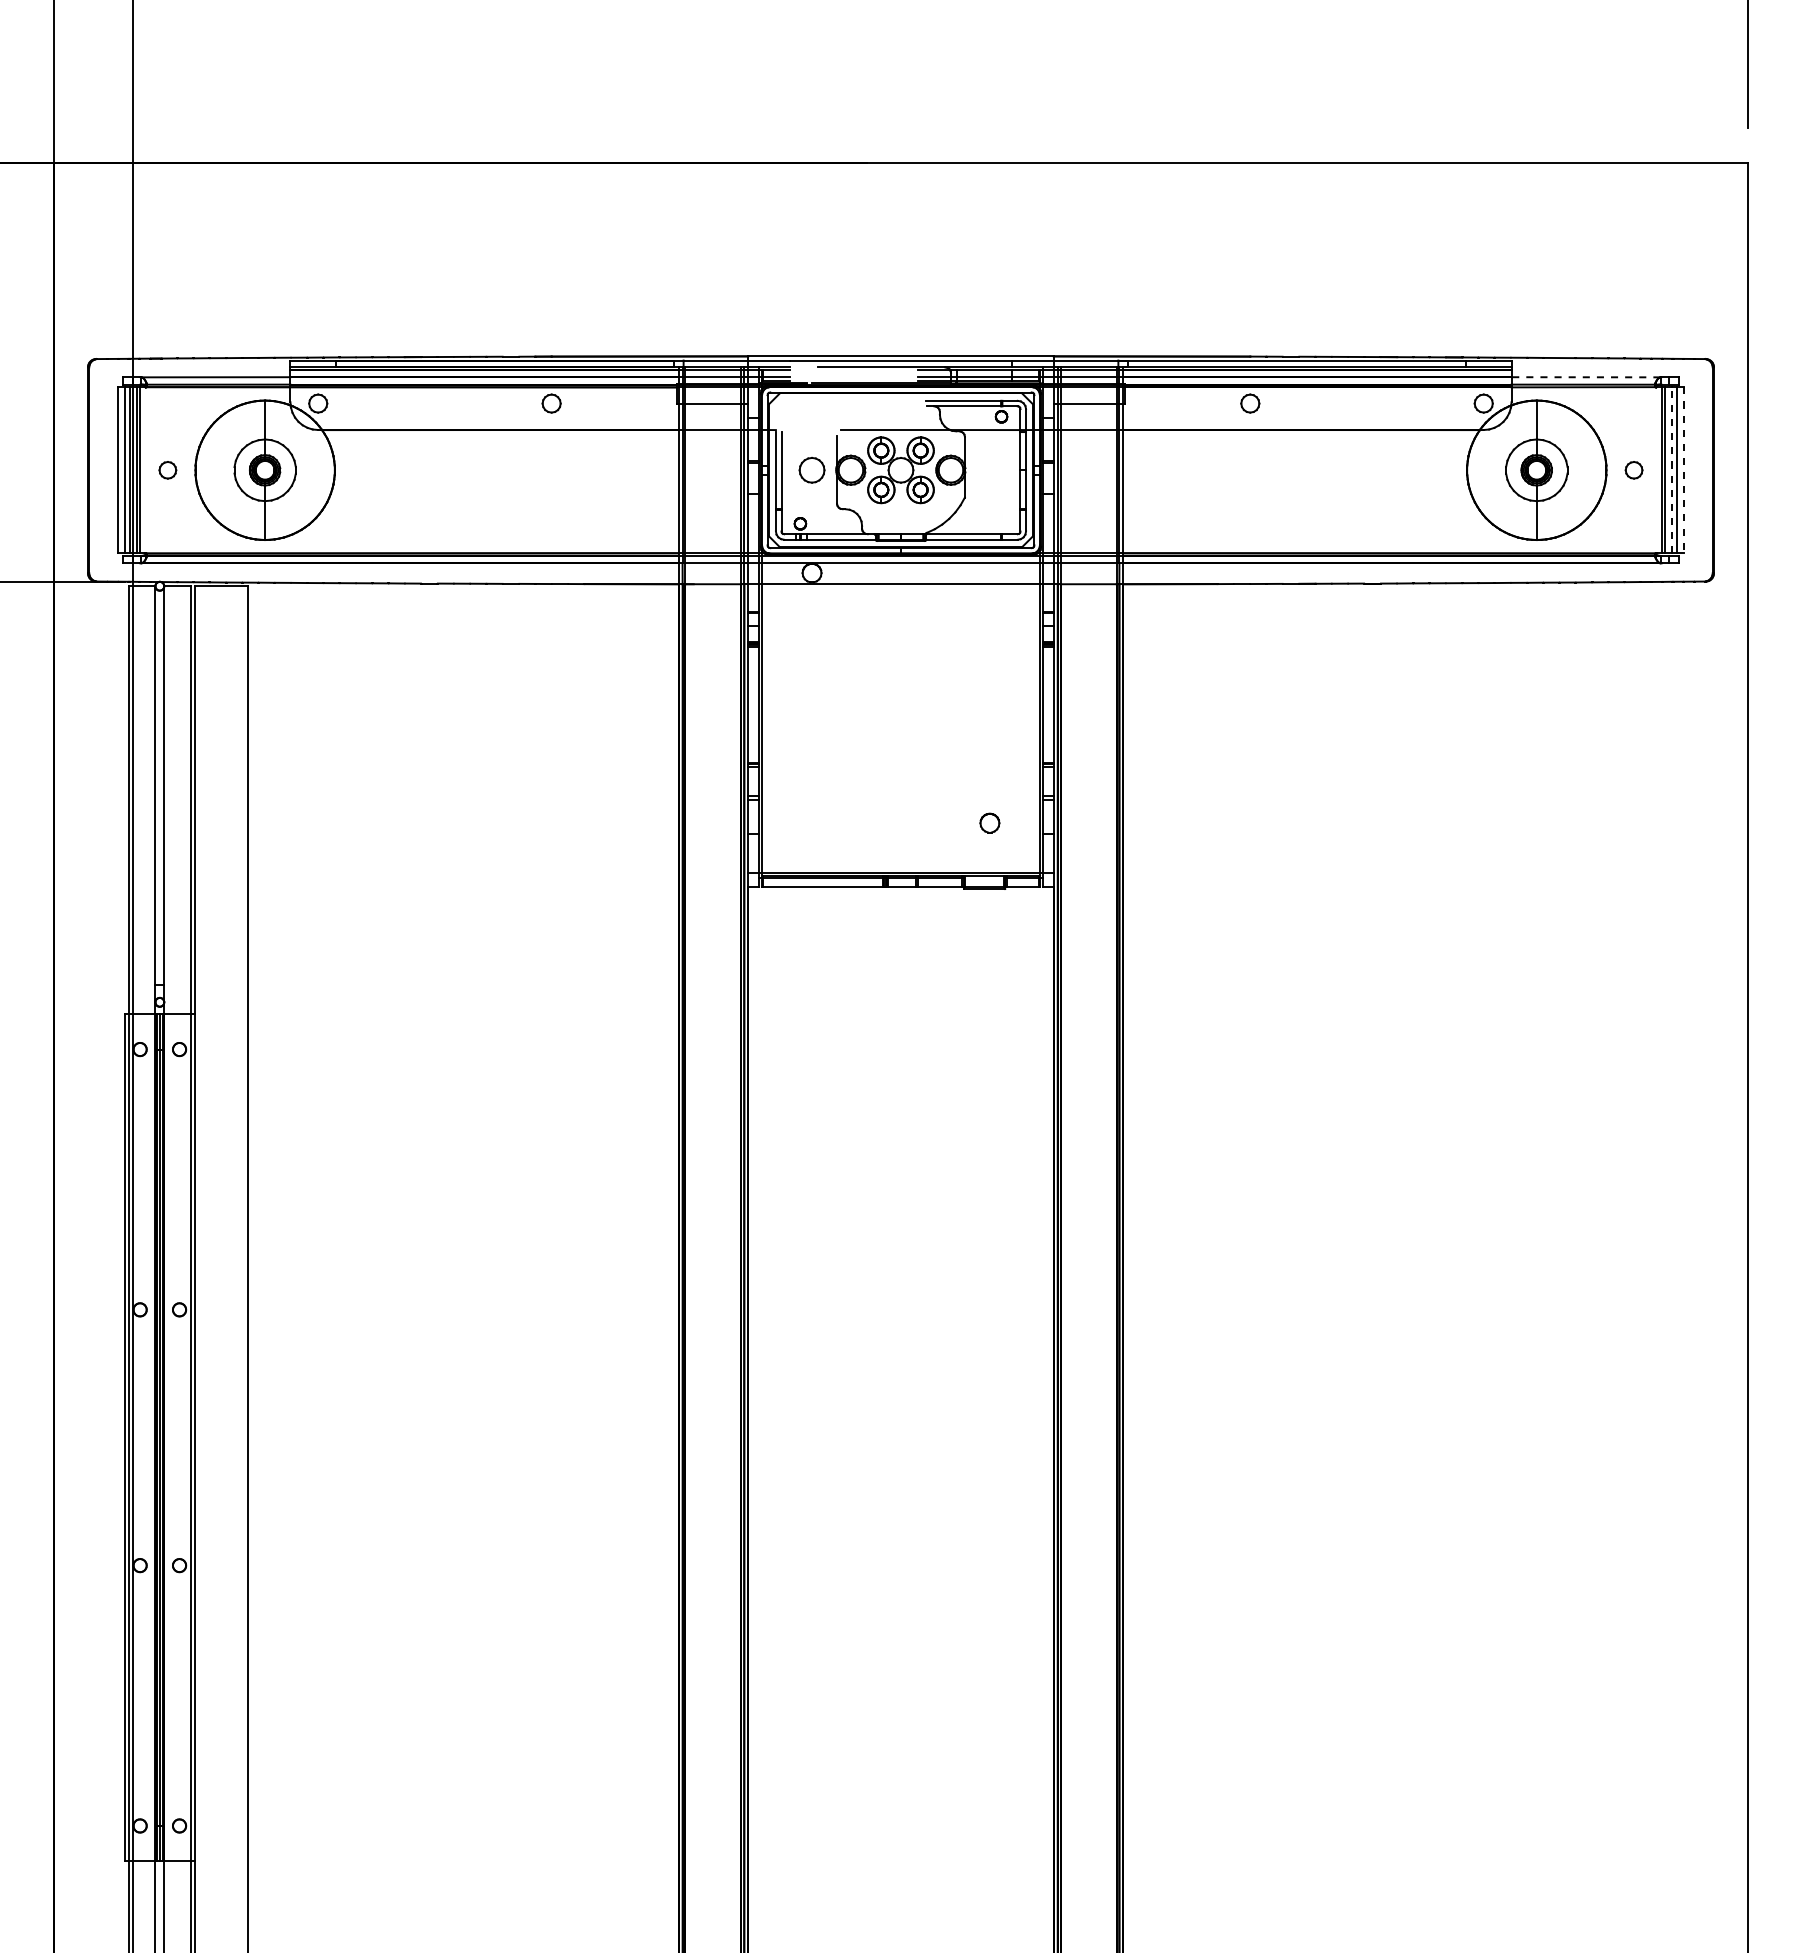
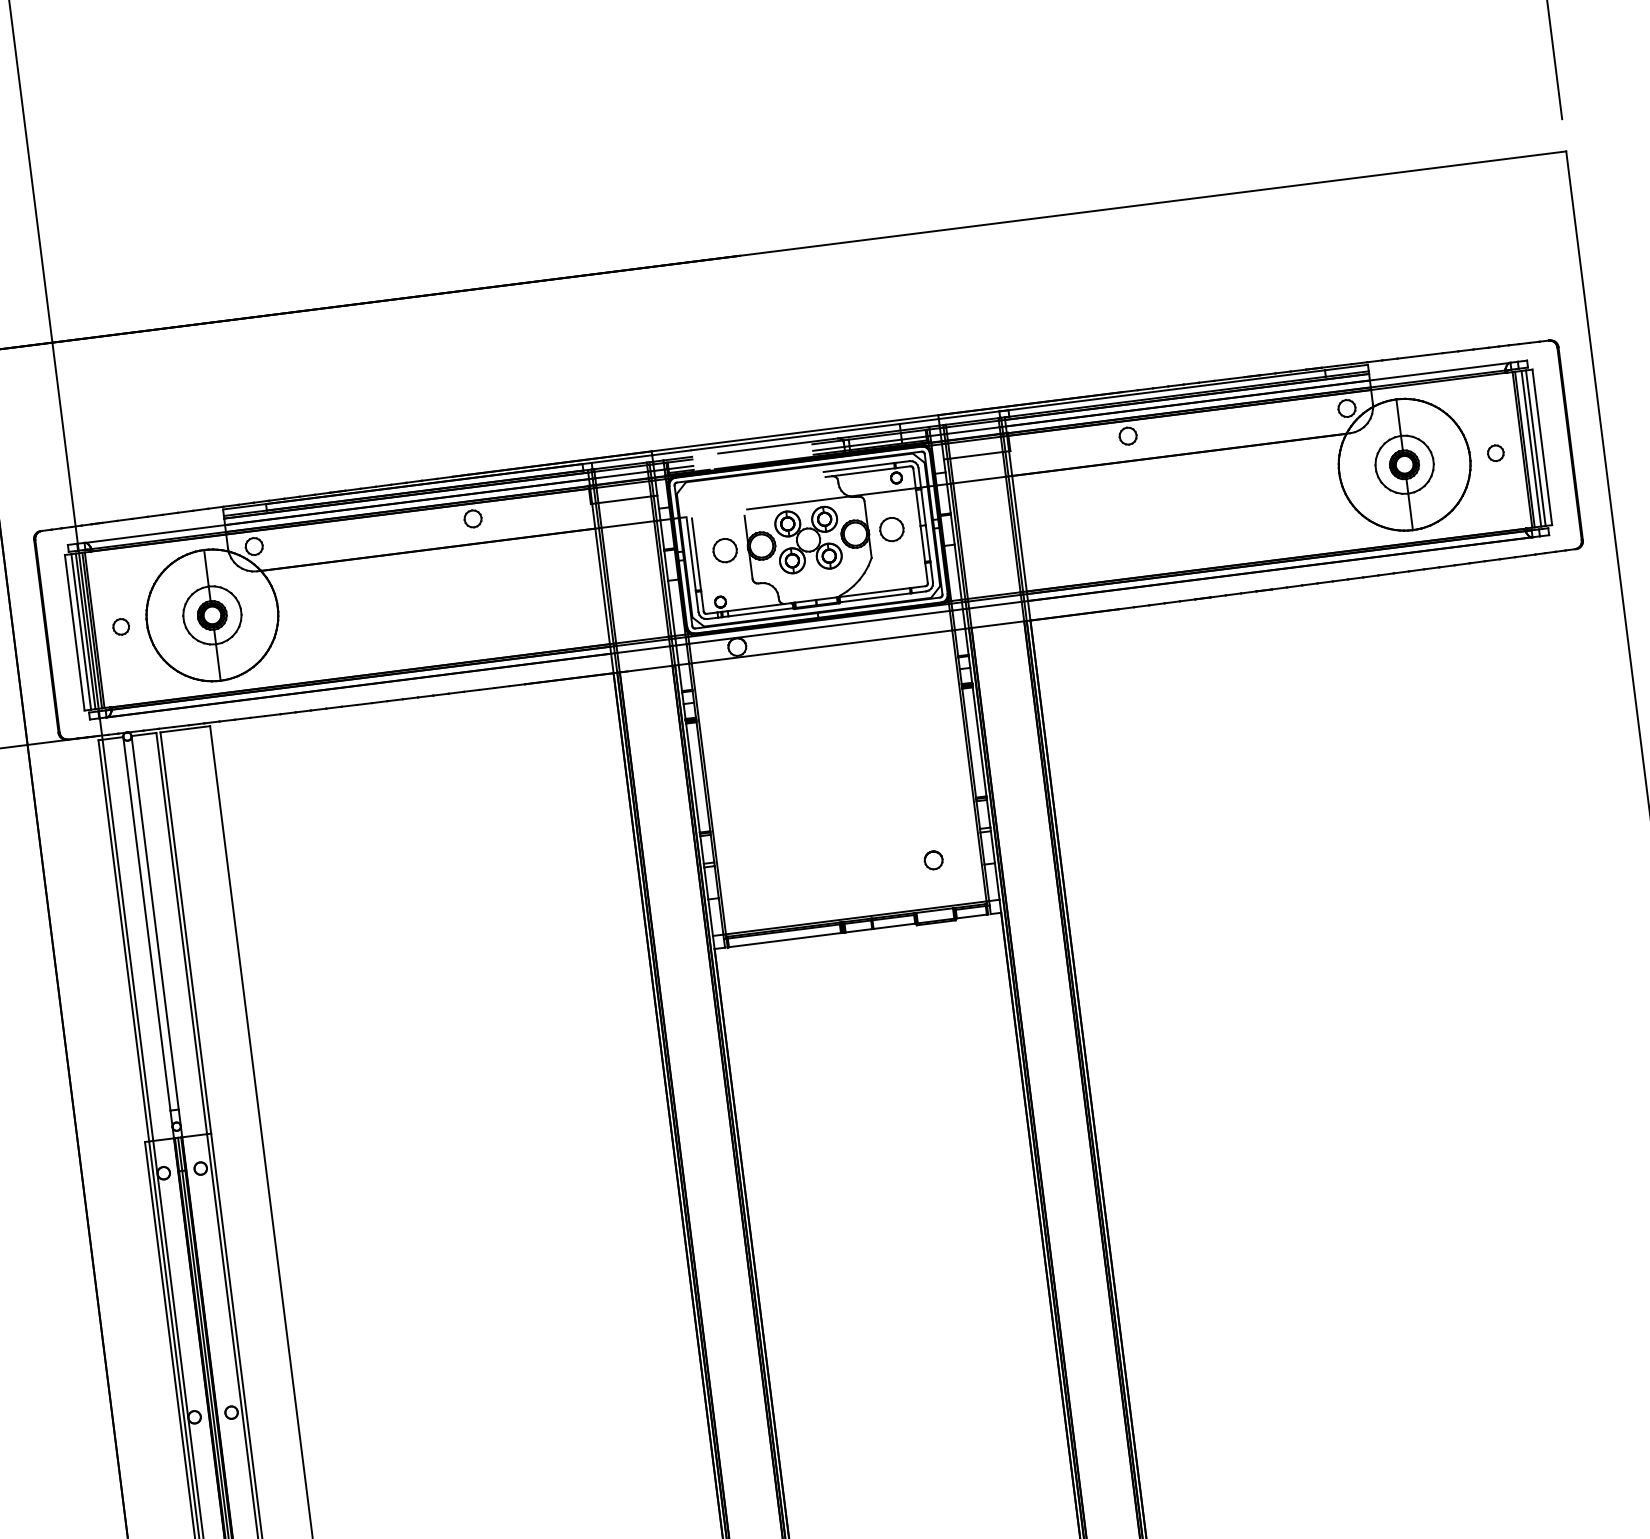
line: (1585, 377) -> (1439, 371), dashed -> solid
part: (989, 470) -> (891, 529), added
line: (1672, 470) -> (1531, 448), dashed -> solid
line: (1683, 470) -> (1542, 447), dashed -> solid

